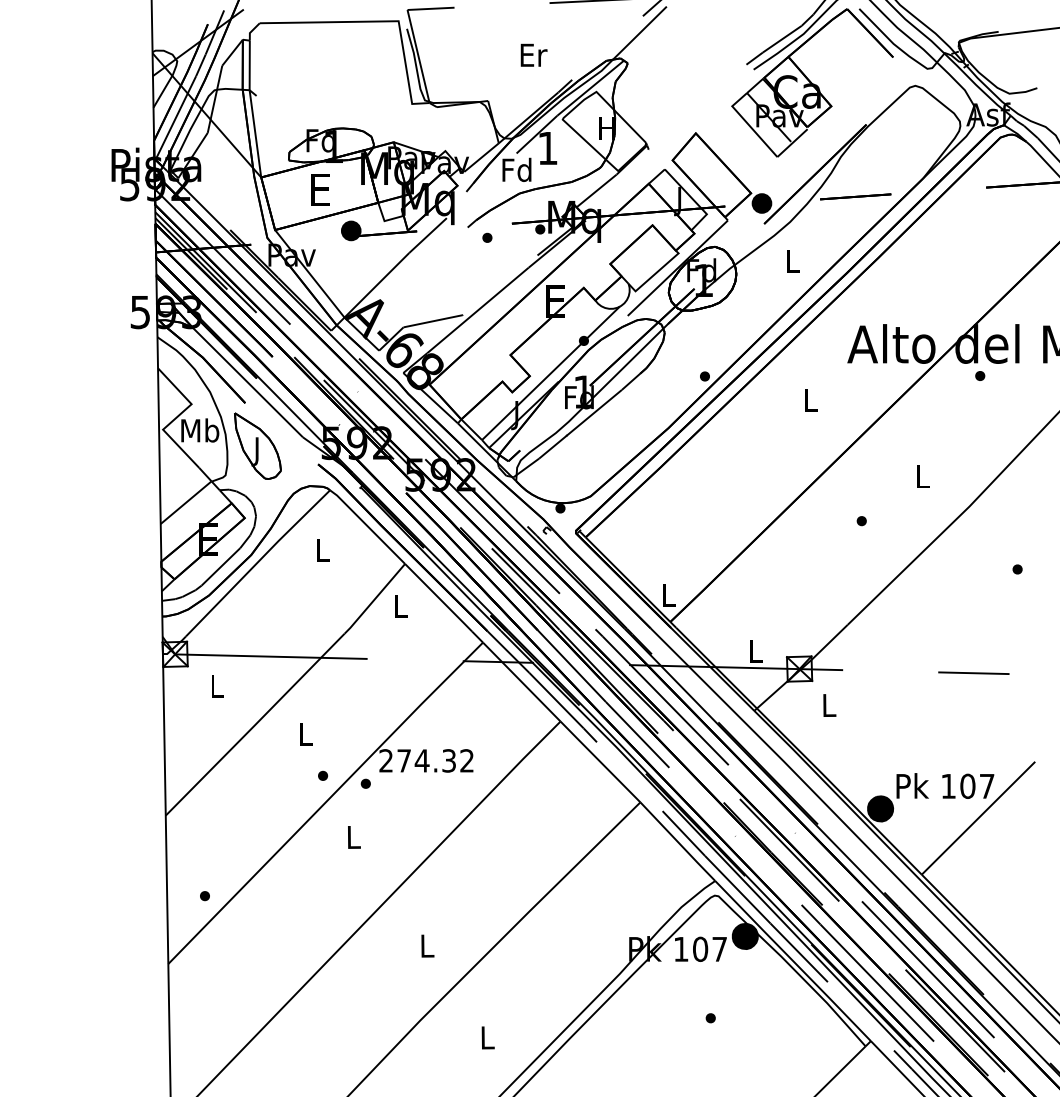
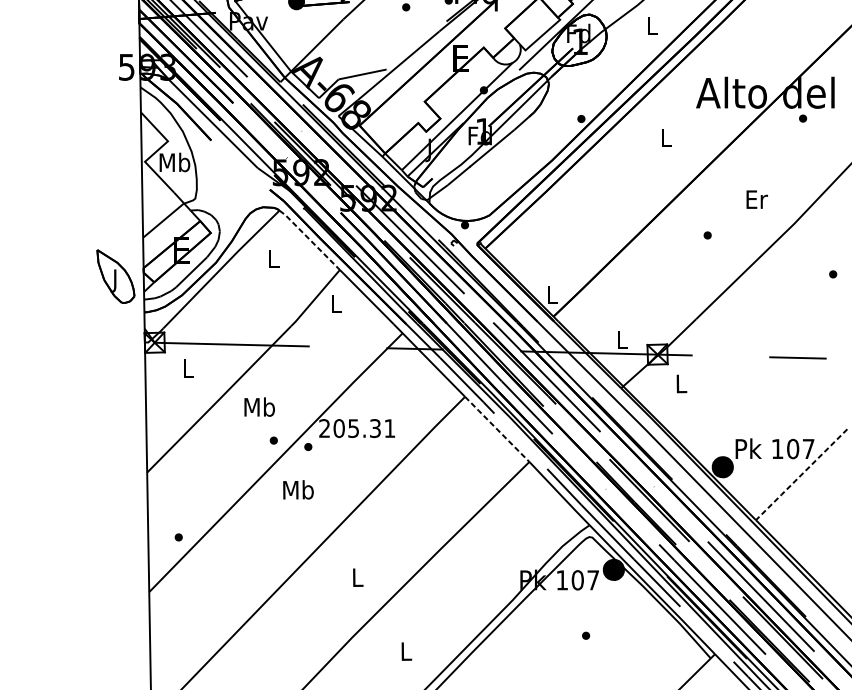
part: (257, 445) -> (115, 276), moved
text: (923, 476) -> (757, 199), L -> Er
line: (367, 526) -> (309, 239), solid -> dashed
text: (305, 734) -> (259, 407), L -> Mb
text: (435, 760) -> (364, 428), 274.32 -> 205.31
line: (599, 761) -> (496, 429), solid -> dashed
line: (977, 818) -> (800, 474), solid -> dashed
text: (353, 837) -> (298, 490), L -> Mb

